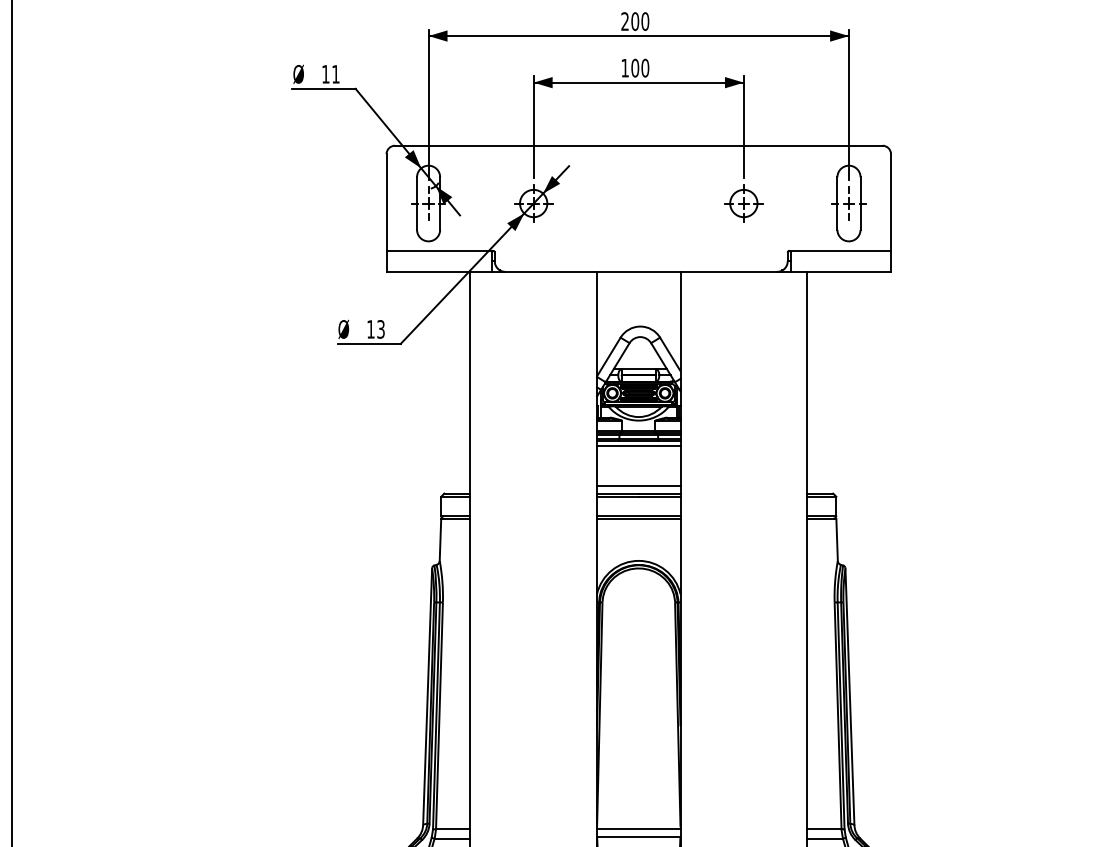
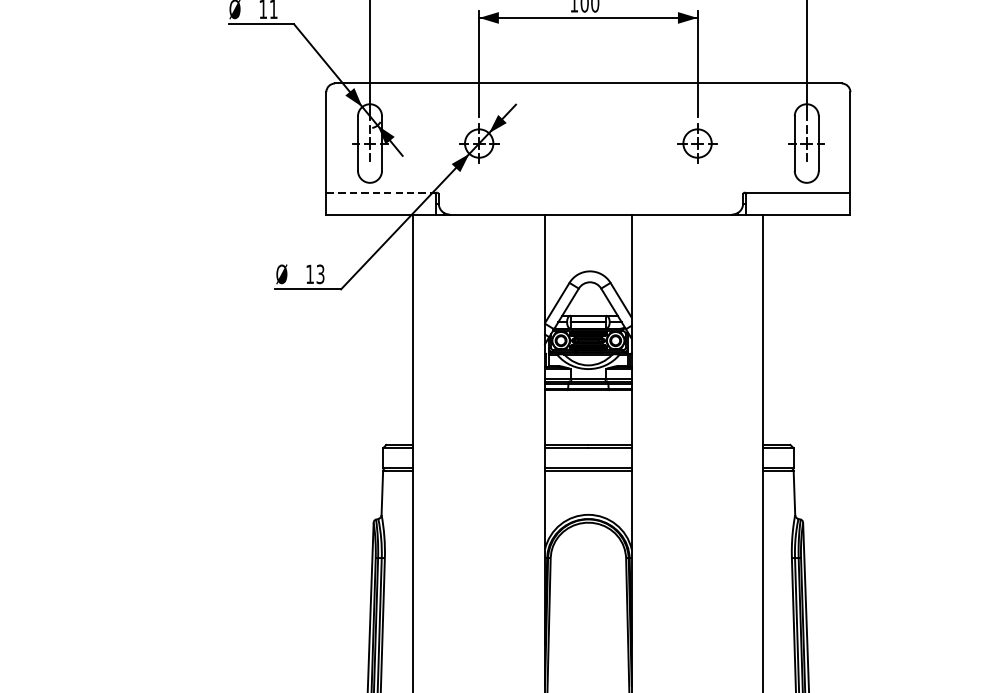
line: (439, 250) -> (381, 192), solid -> dashed
line: (638, 445) -> (588, 394), removed
line: (638, 485) -> (588, 436), removed

